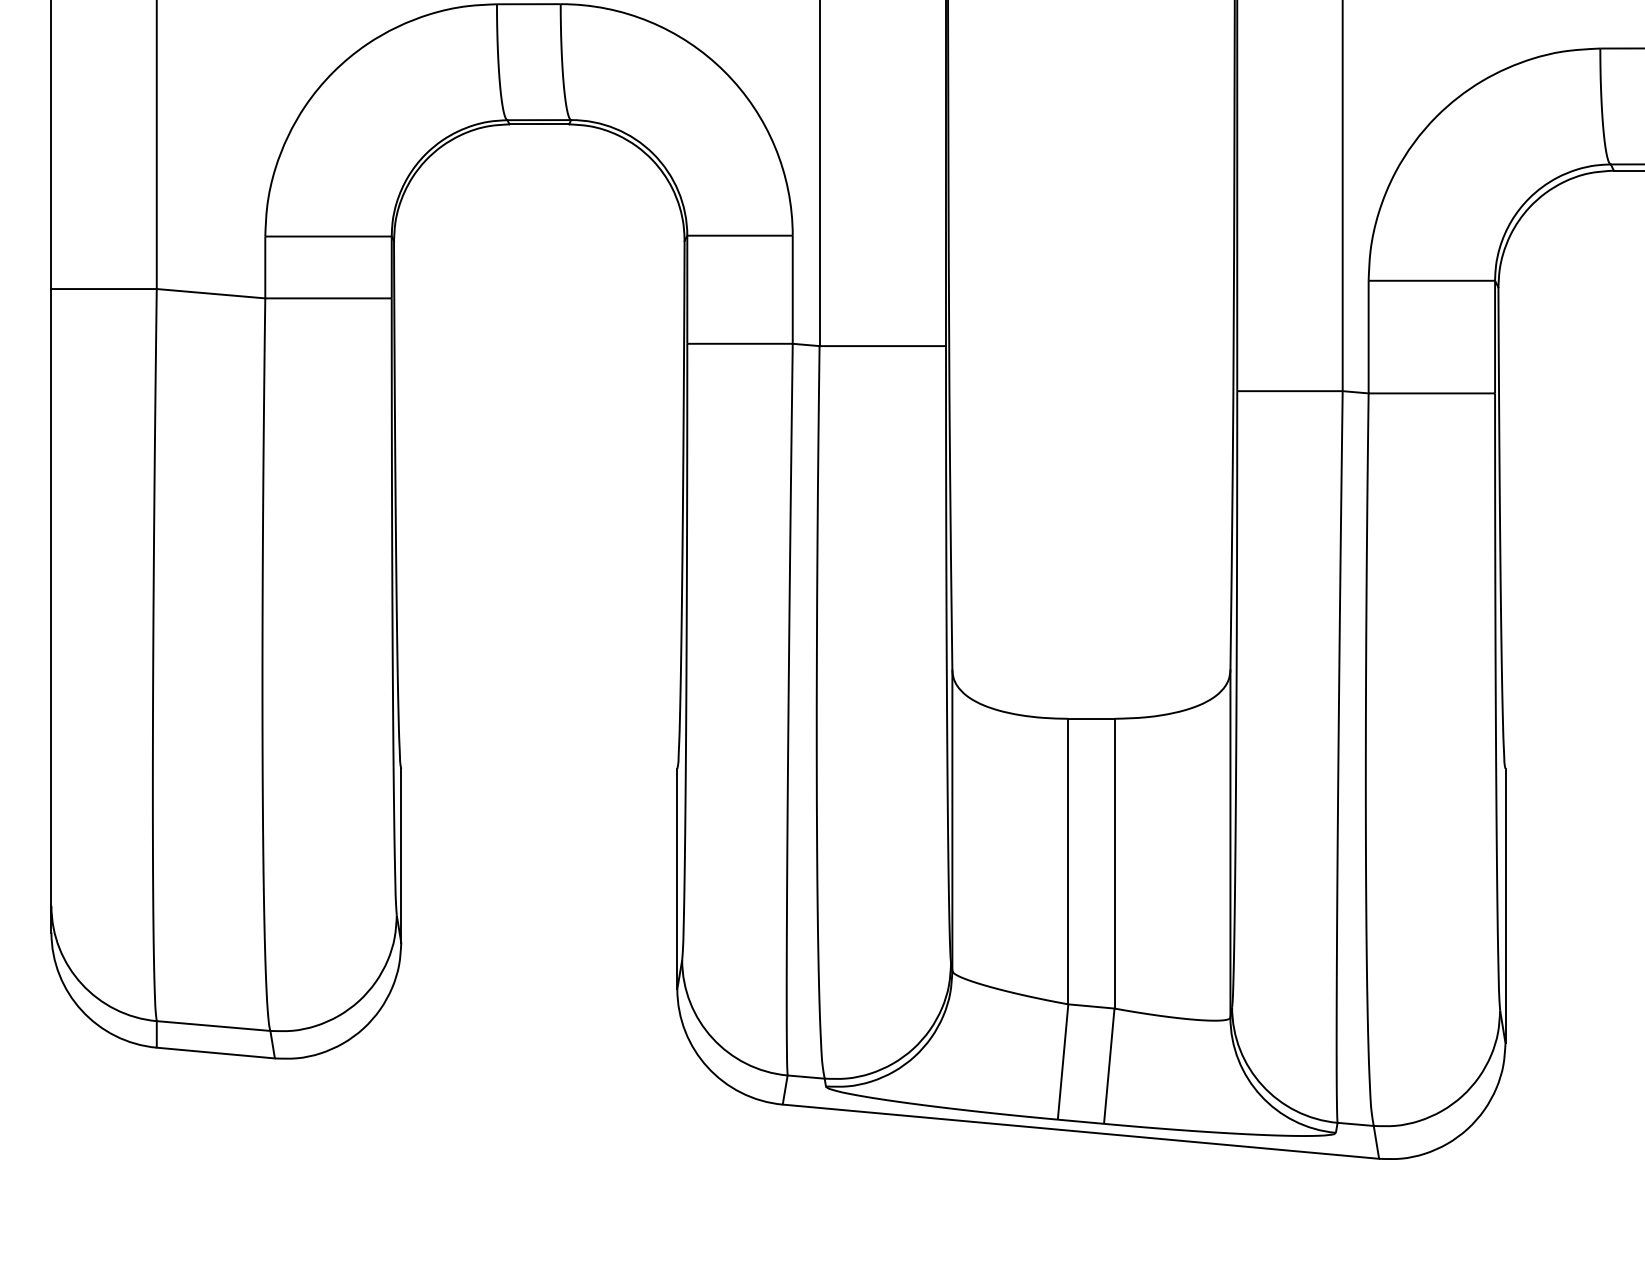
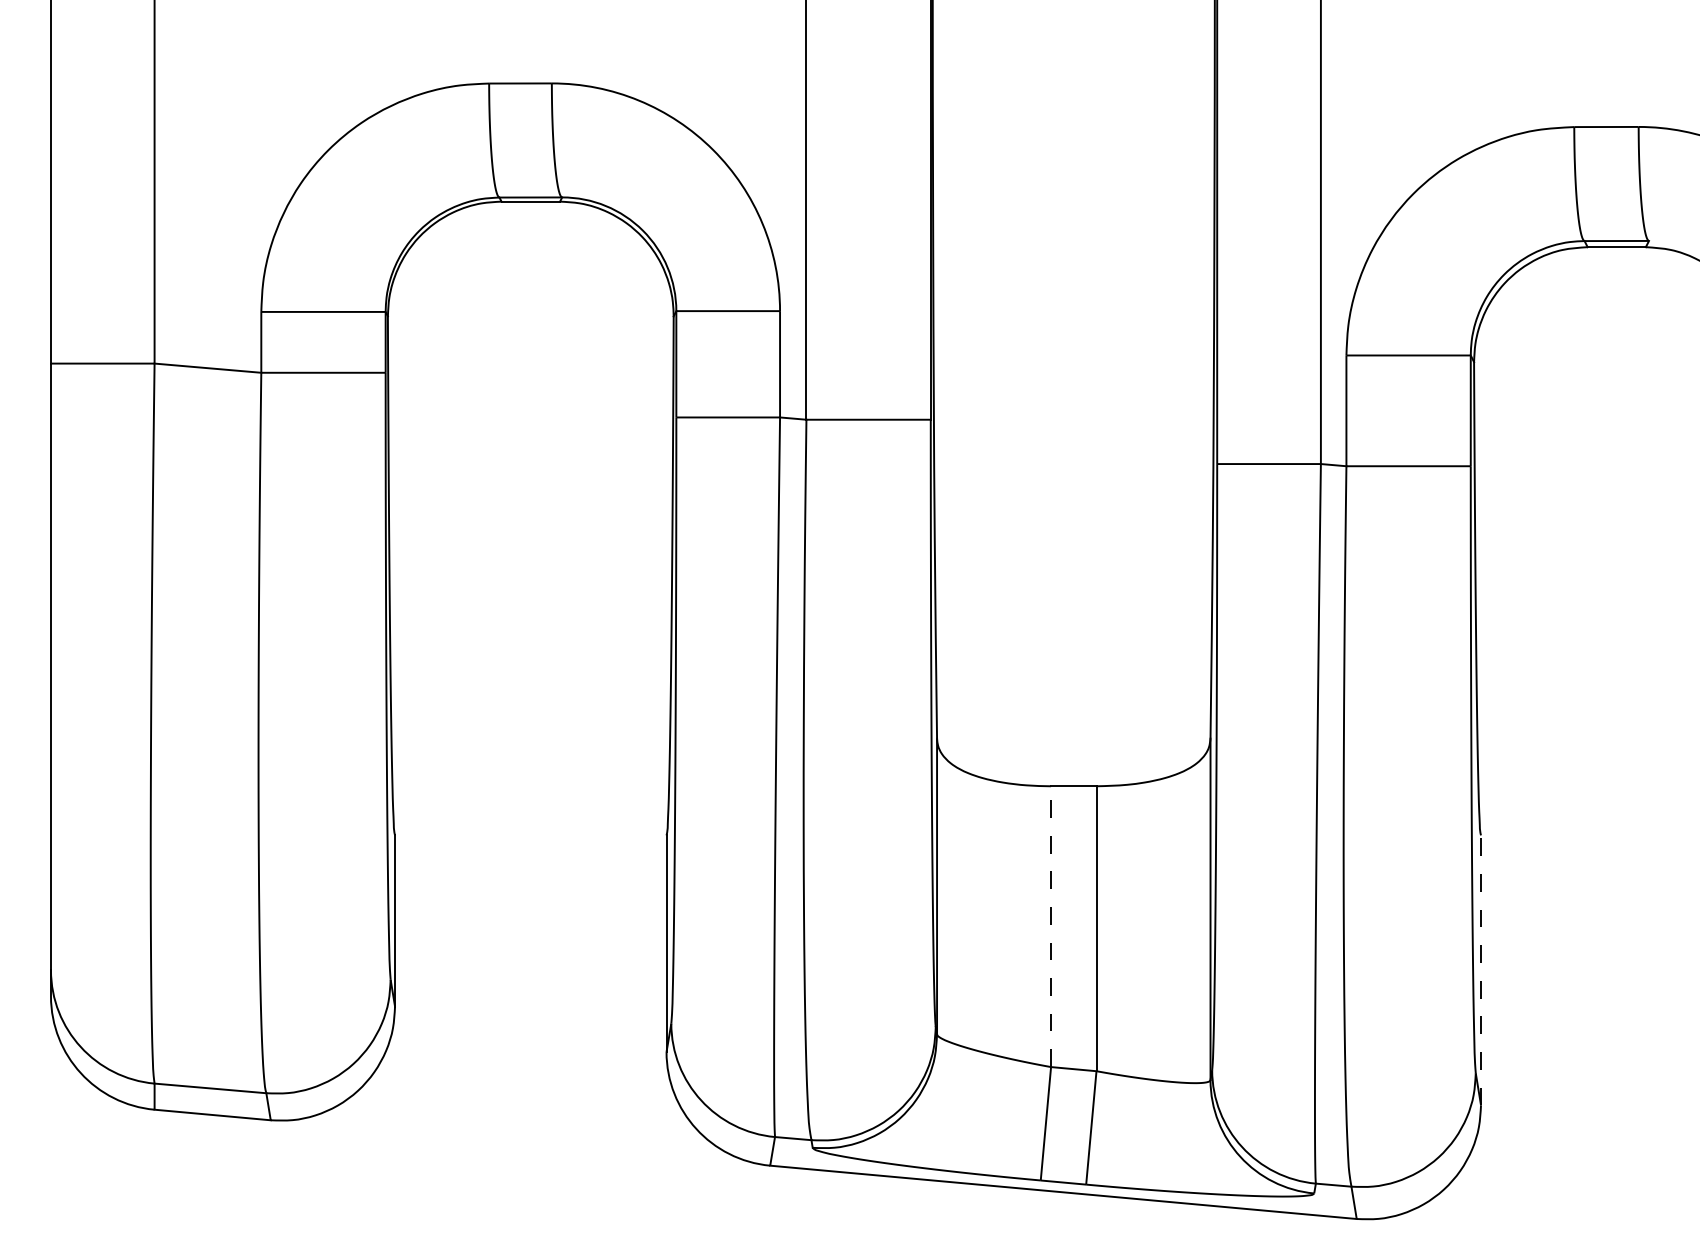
line: (1068, 861) -> (1051, 926), solid -> dashed
line: (1505, 906) -> (1481, 970), solid -> dashed

